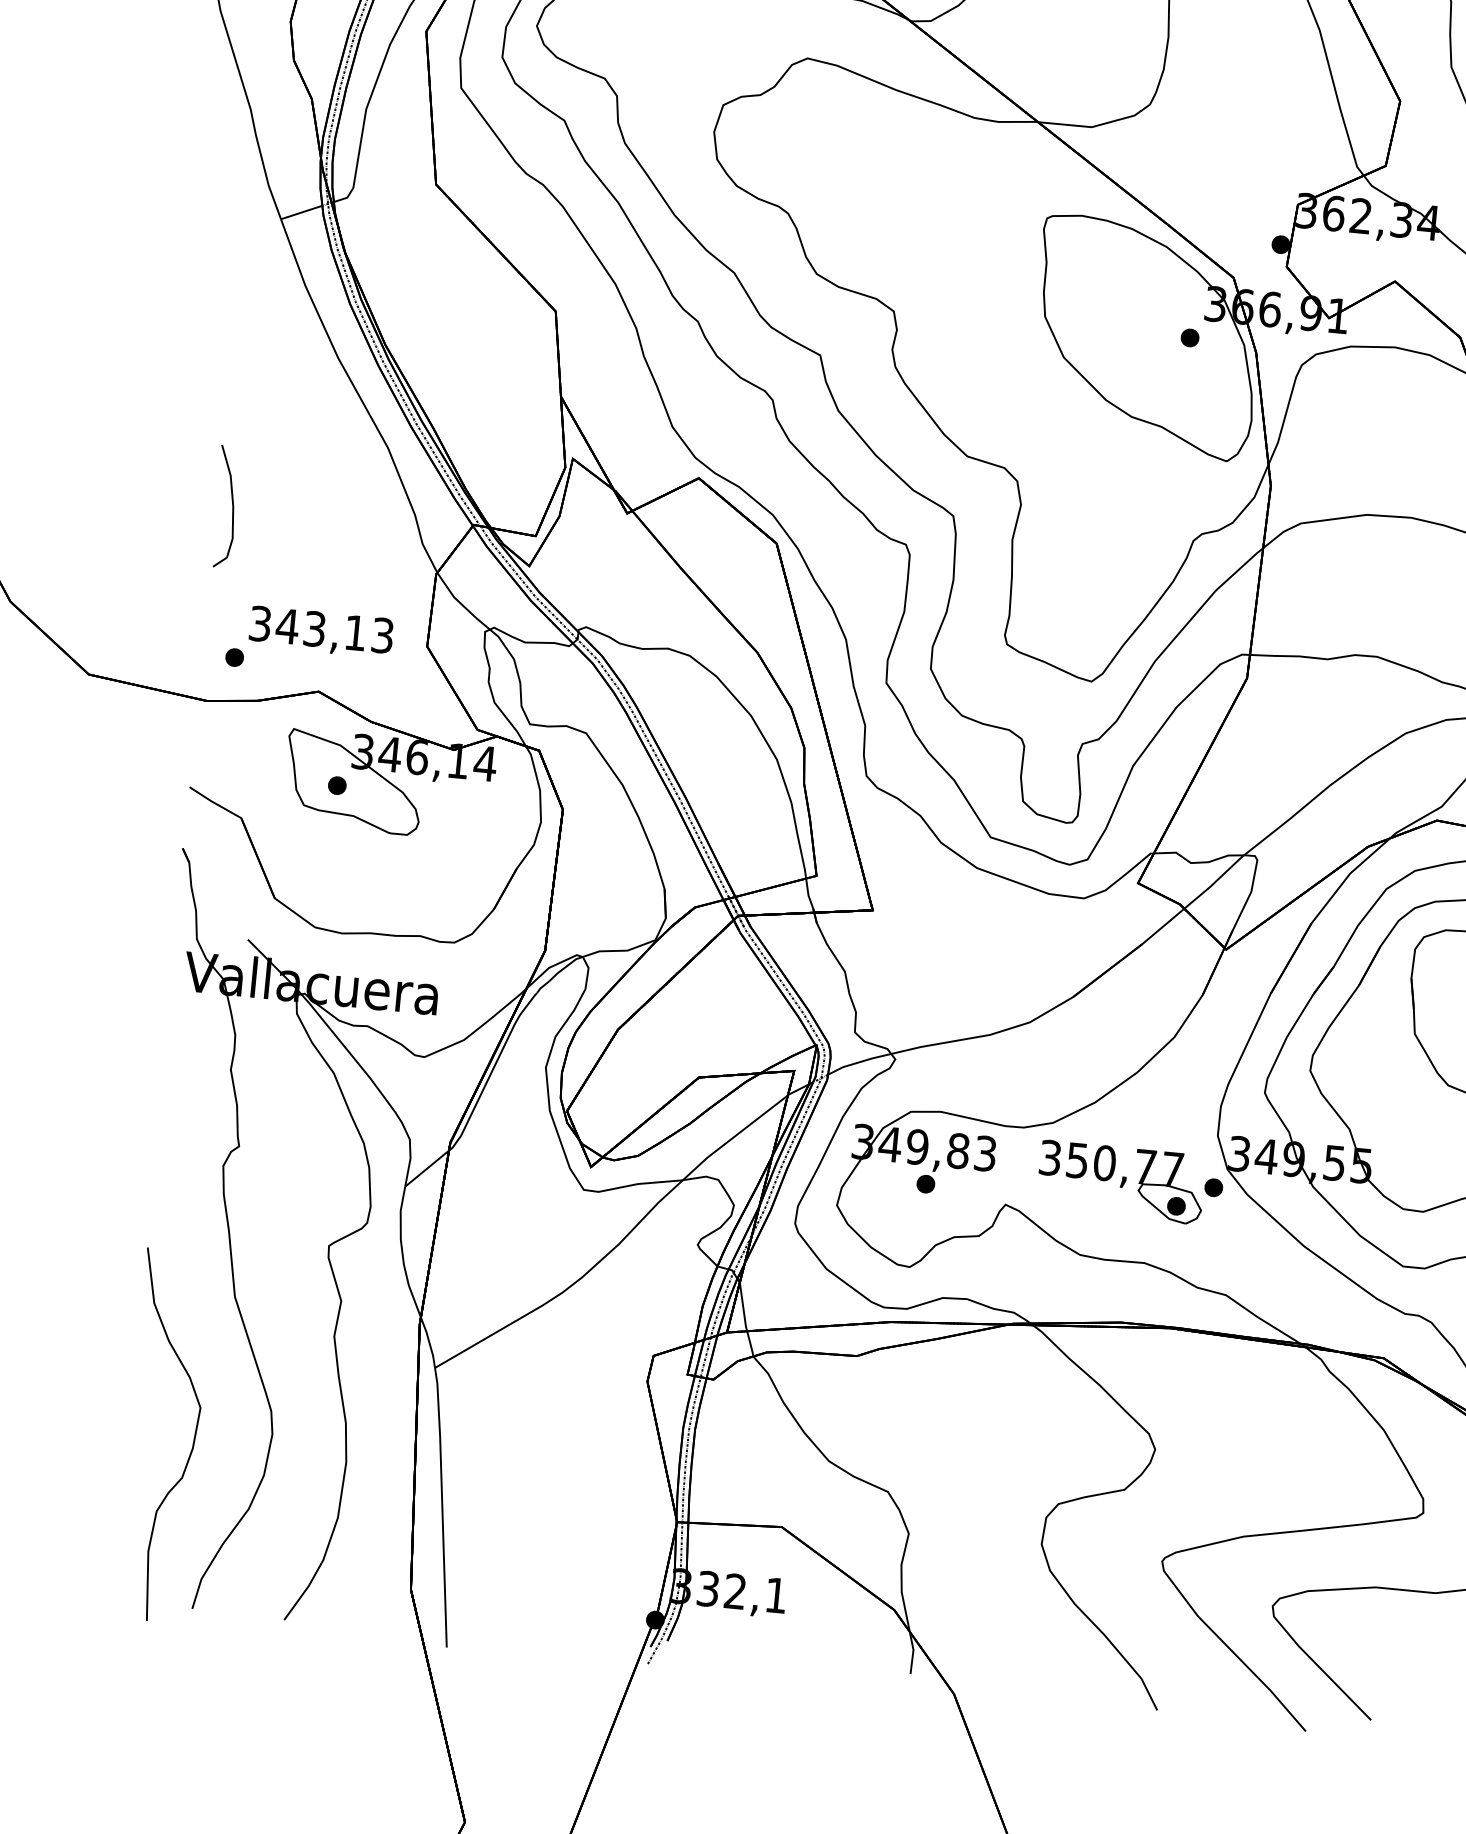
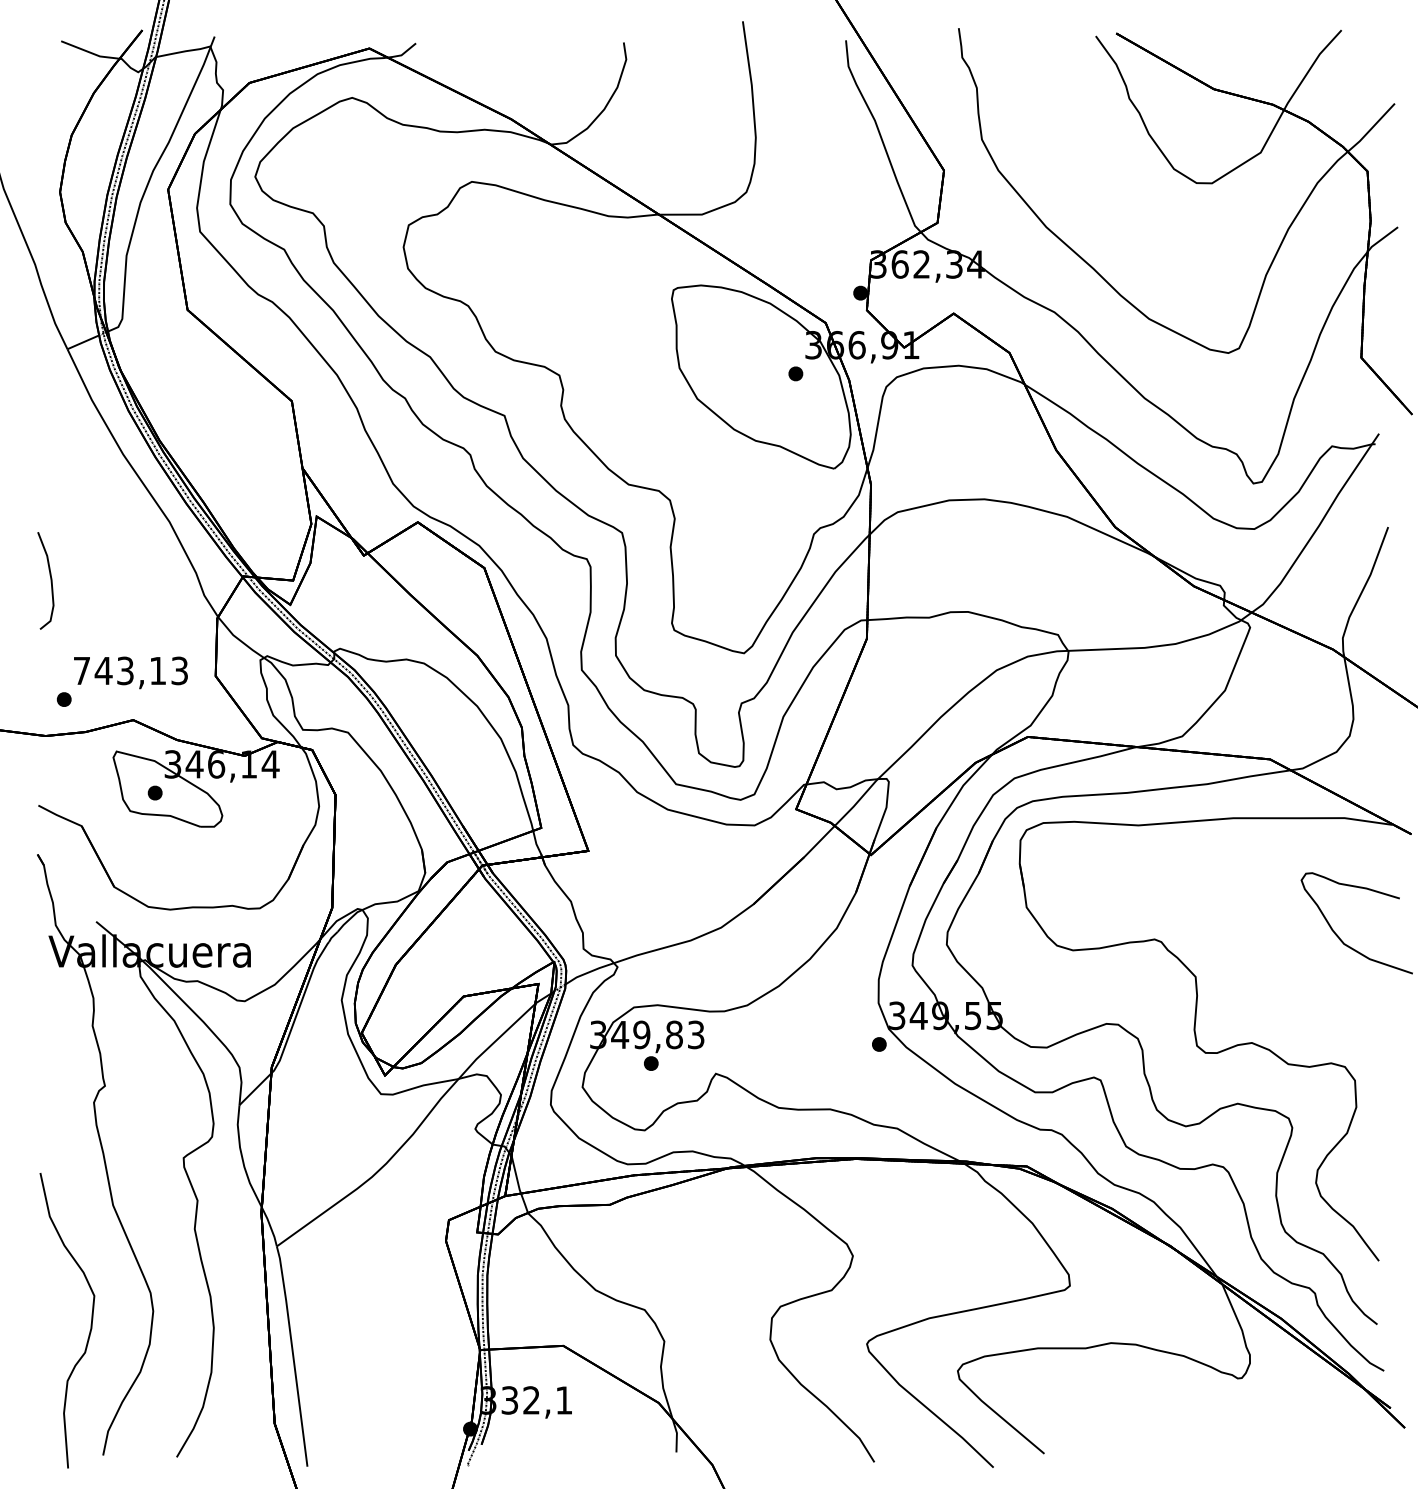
text: (259, 623) -> (81, 670), 343,13 -> 743,13
part: (1120, 1182) -> (805, 1047), removed

